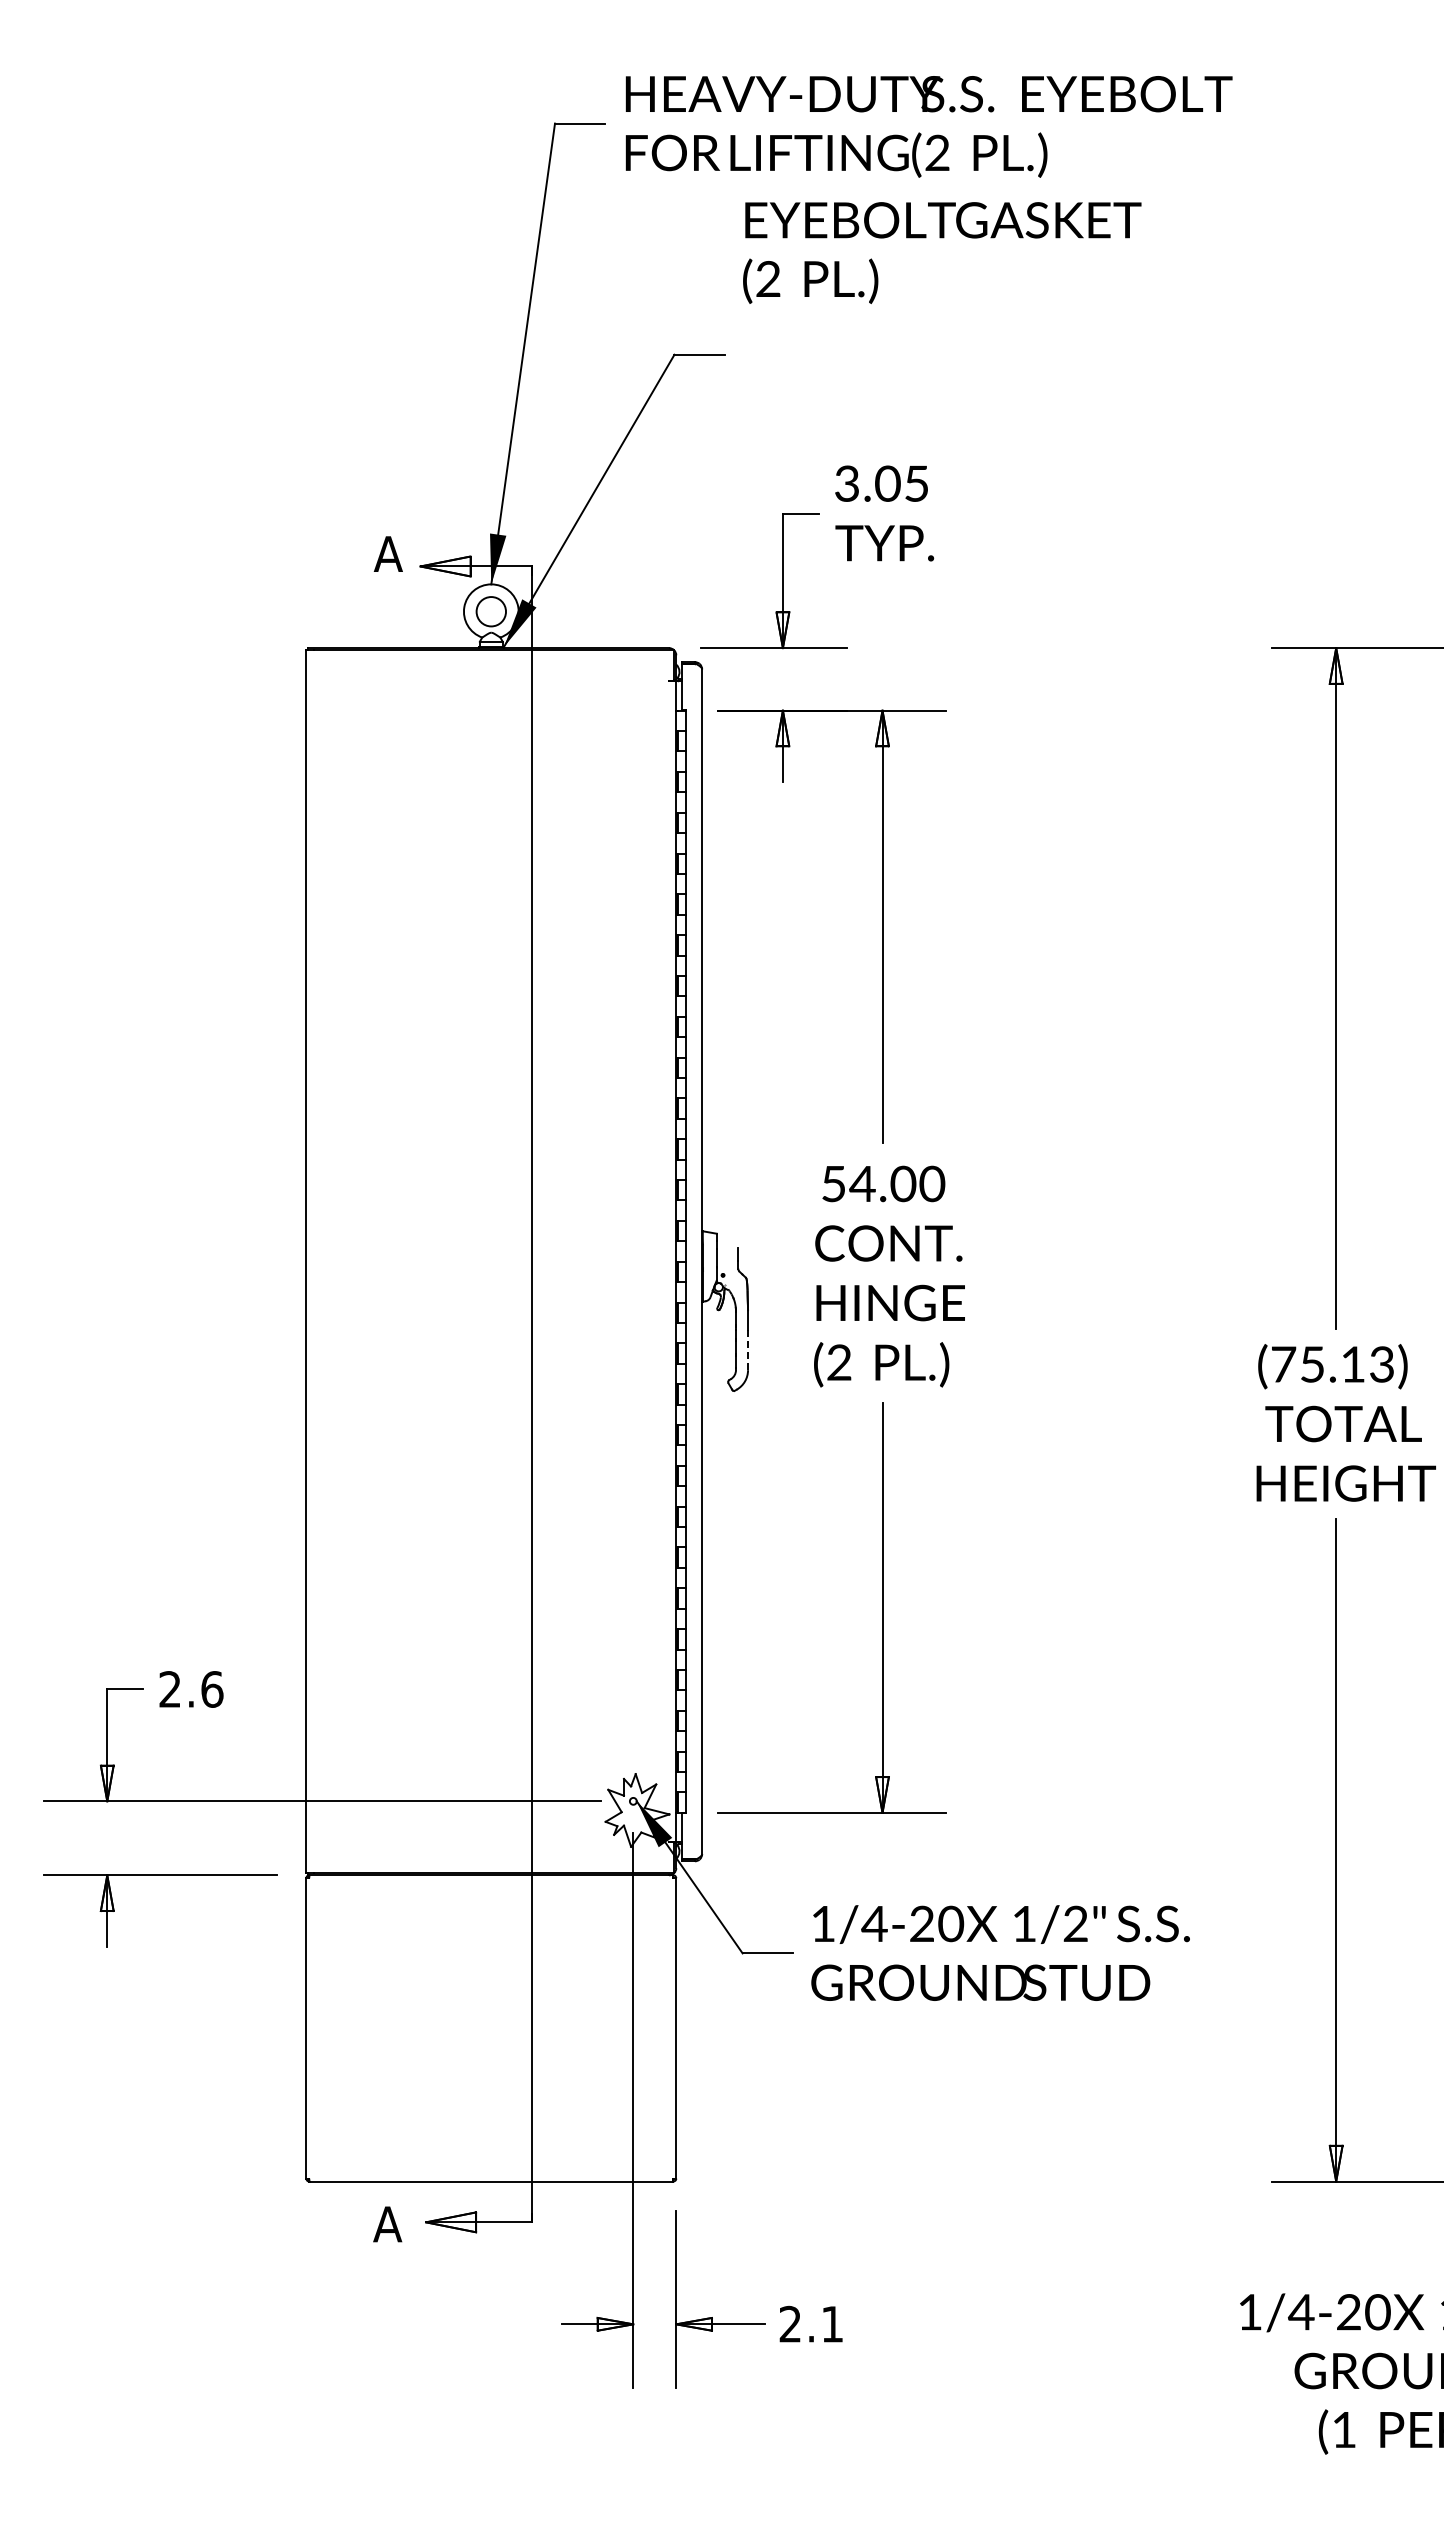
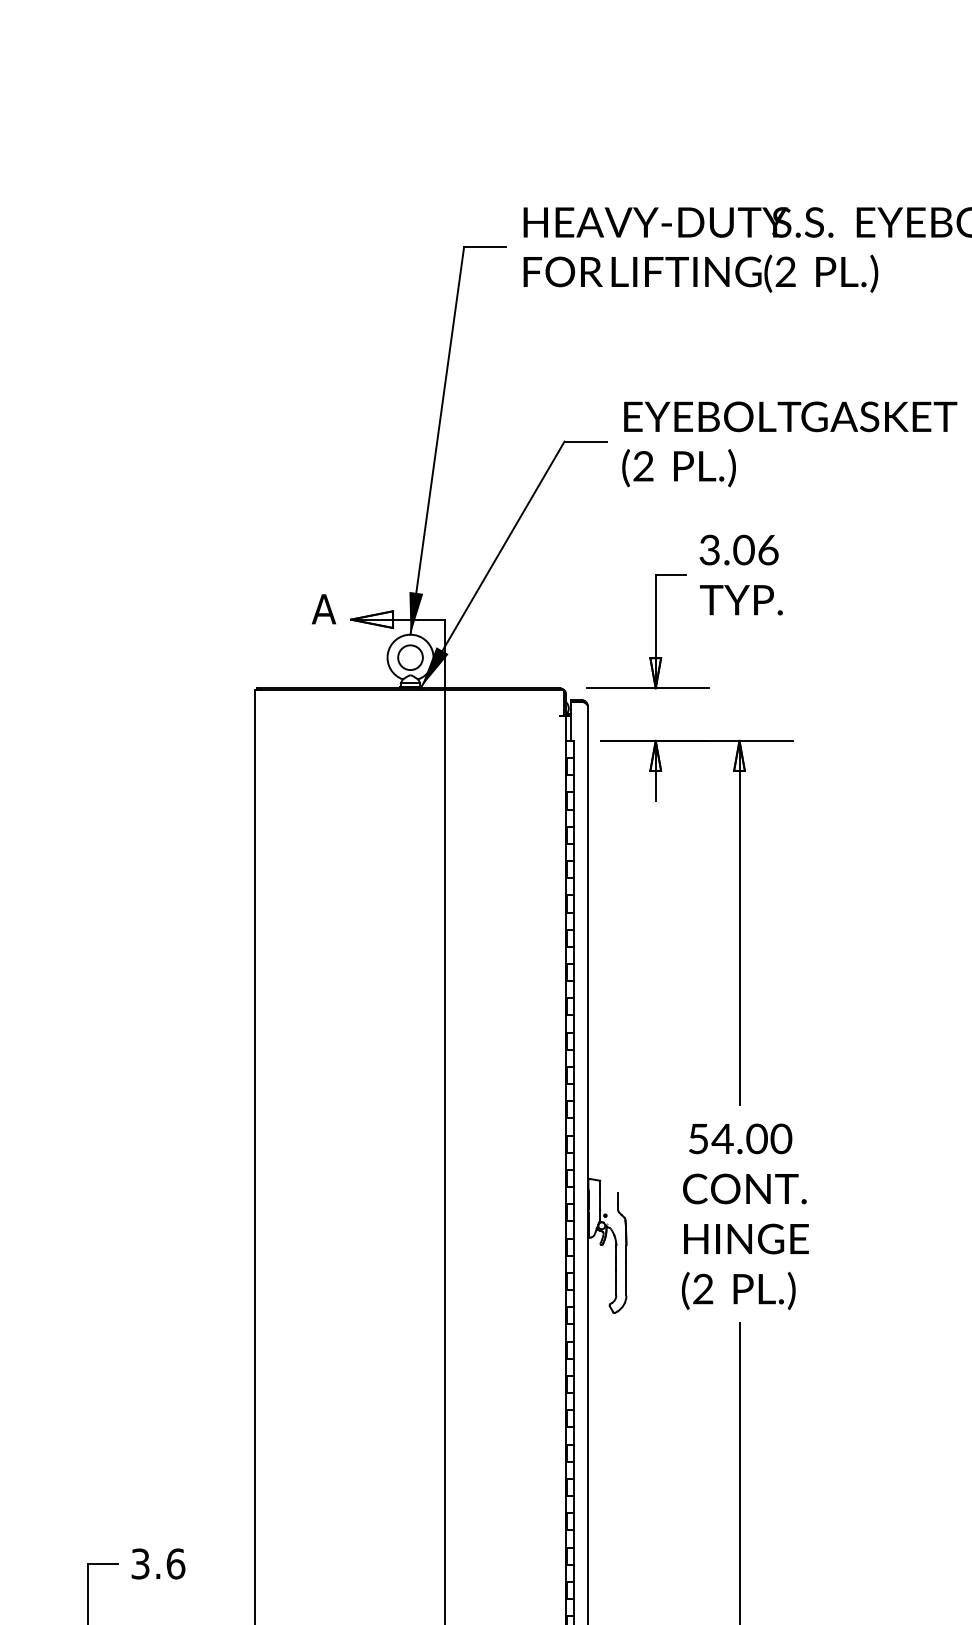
text: (942, 252) -> (789, 443), moved
text: (917, 483) -> (768, 549), 3.05 -> 3.06
line: (748, 1350) -> (626, 1278), dashed -> solid
text: (169, 1689) -> (139, 1564), 2.6 -> 3.6

